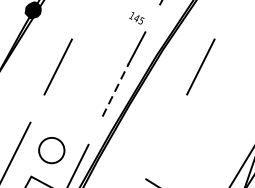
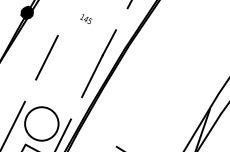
text: (137, 17) -> (86, 18), moved
line: (200, 66) -> (159, 57), removed
line: (115, 89) -> (92, 75), dashed -> solid
circle: (51, 149) -> (41, 123), size x1.67

